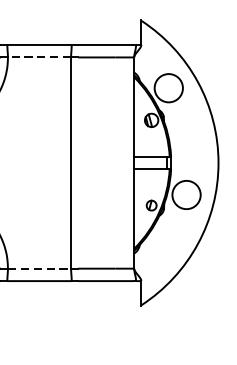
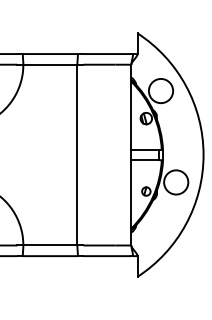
line: (38, 57) -> (49, 64), dashed -> solid
line: (39, 268) -> (50, 245), dashed -> solid

